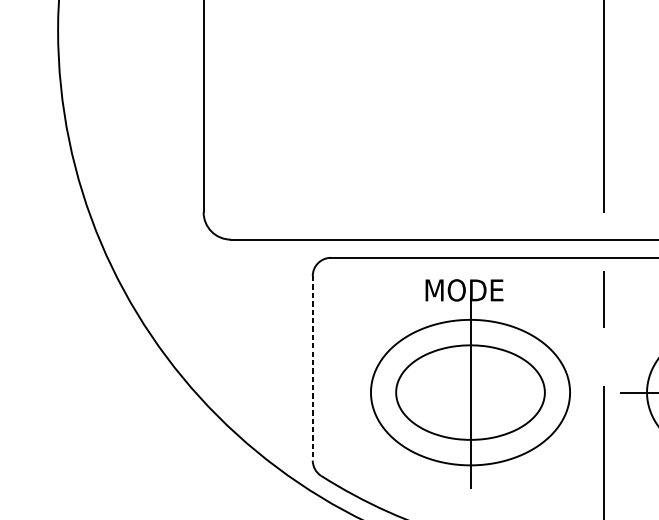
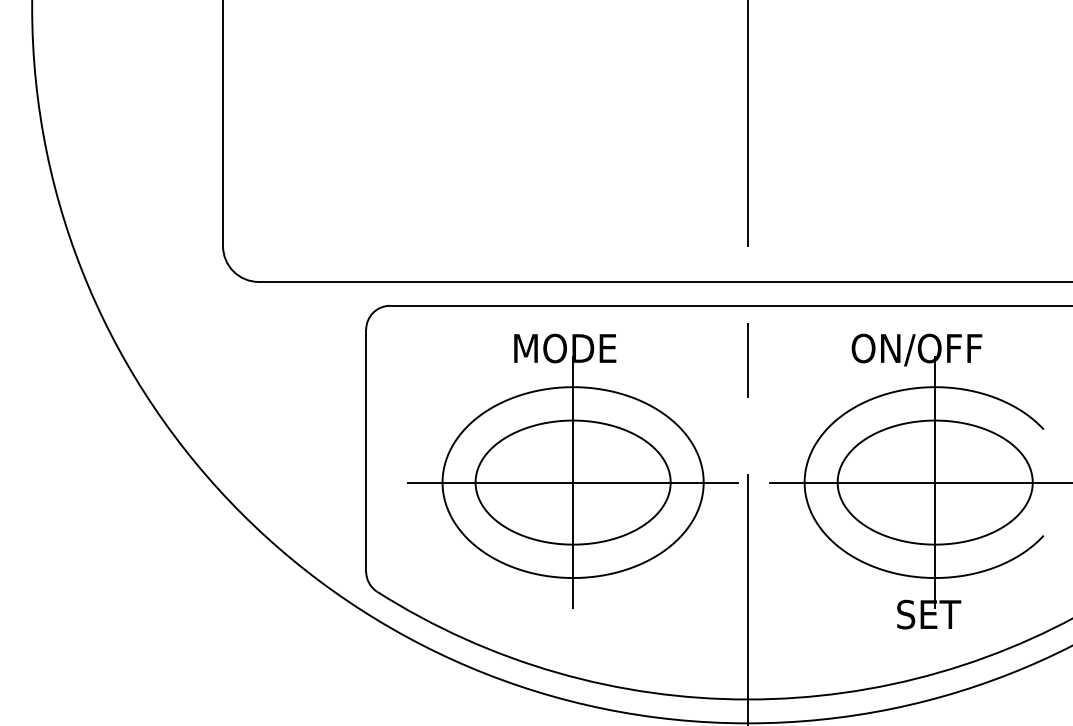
line: (312, 368) -> (366, 451), dashed -> solid
line: (470, 392) -> (572, 482), added

